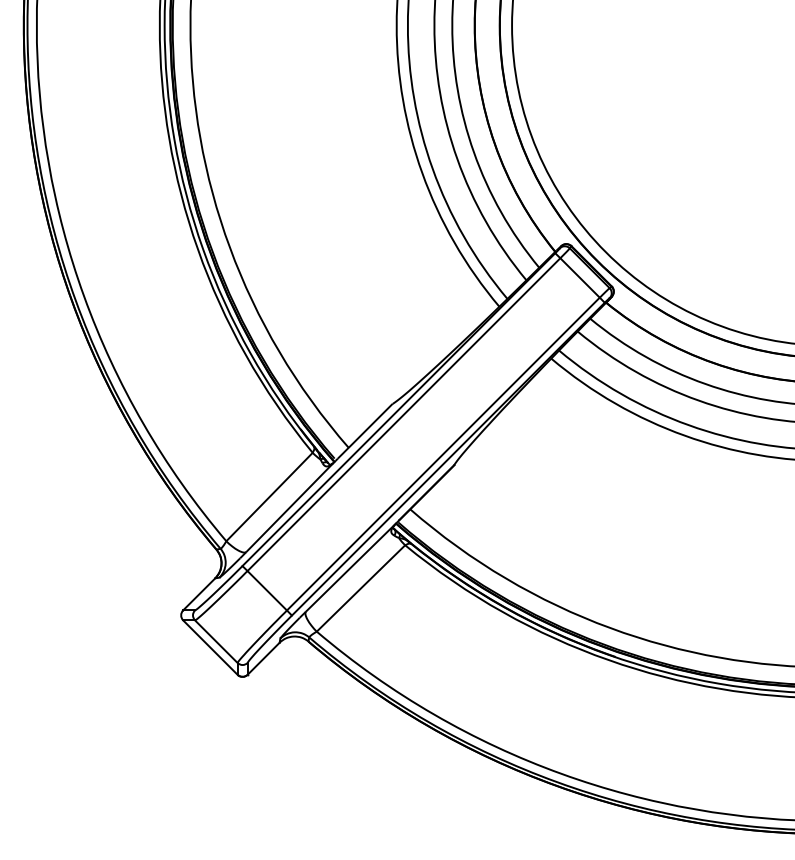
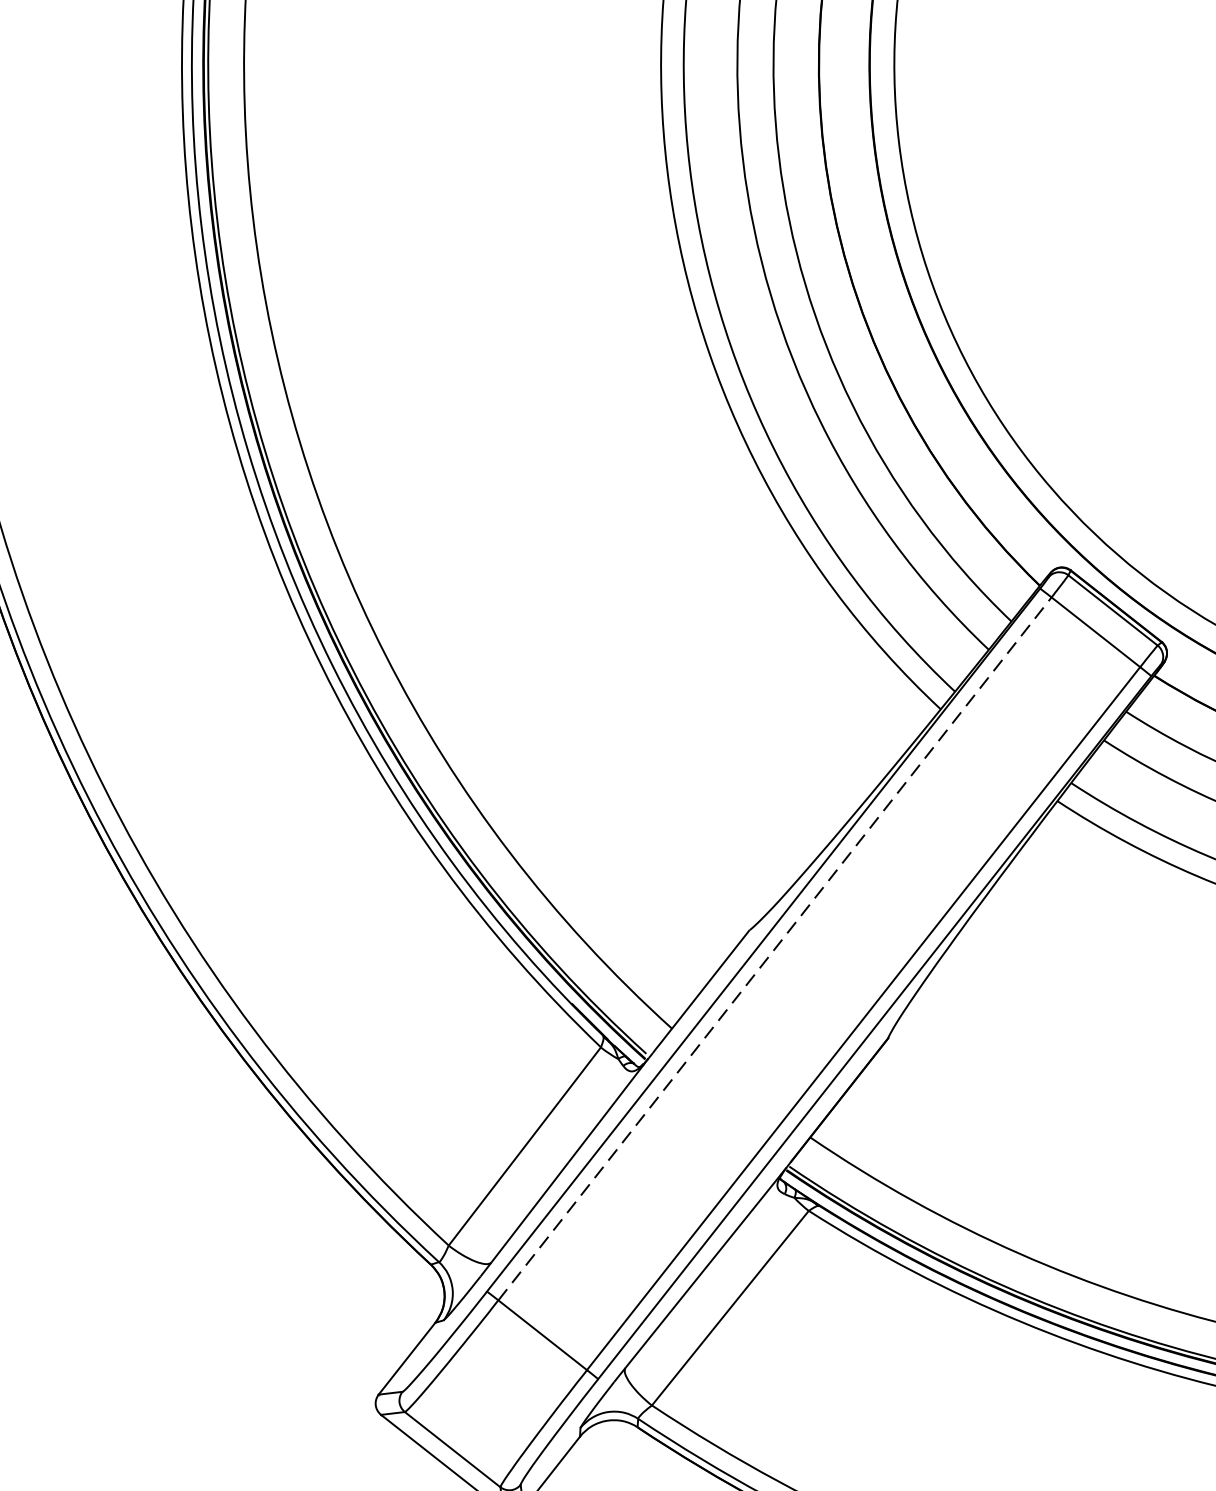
line: (404, 414) -> (776, 948), solid -> dashed

